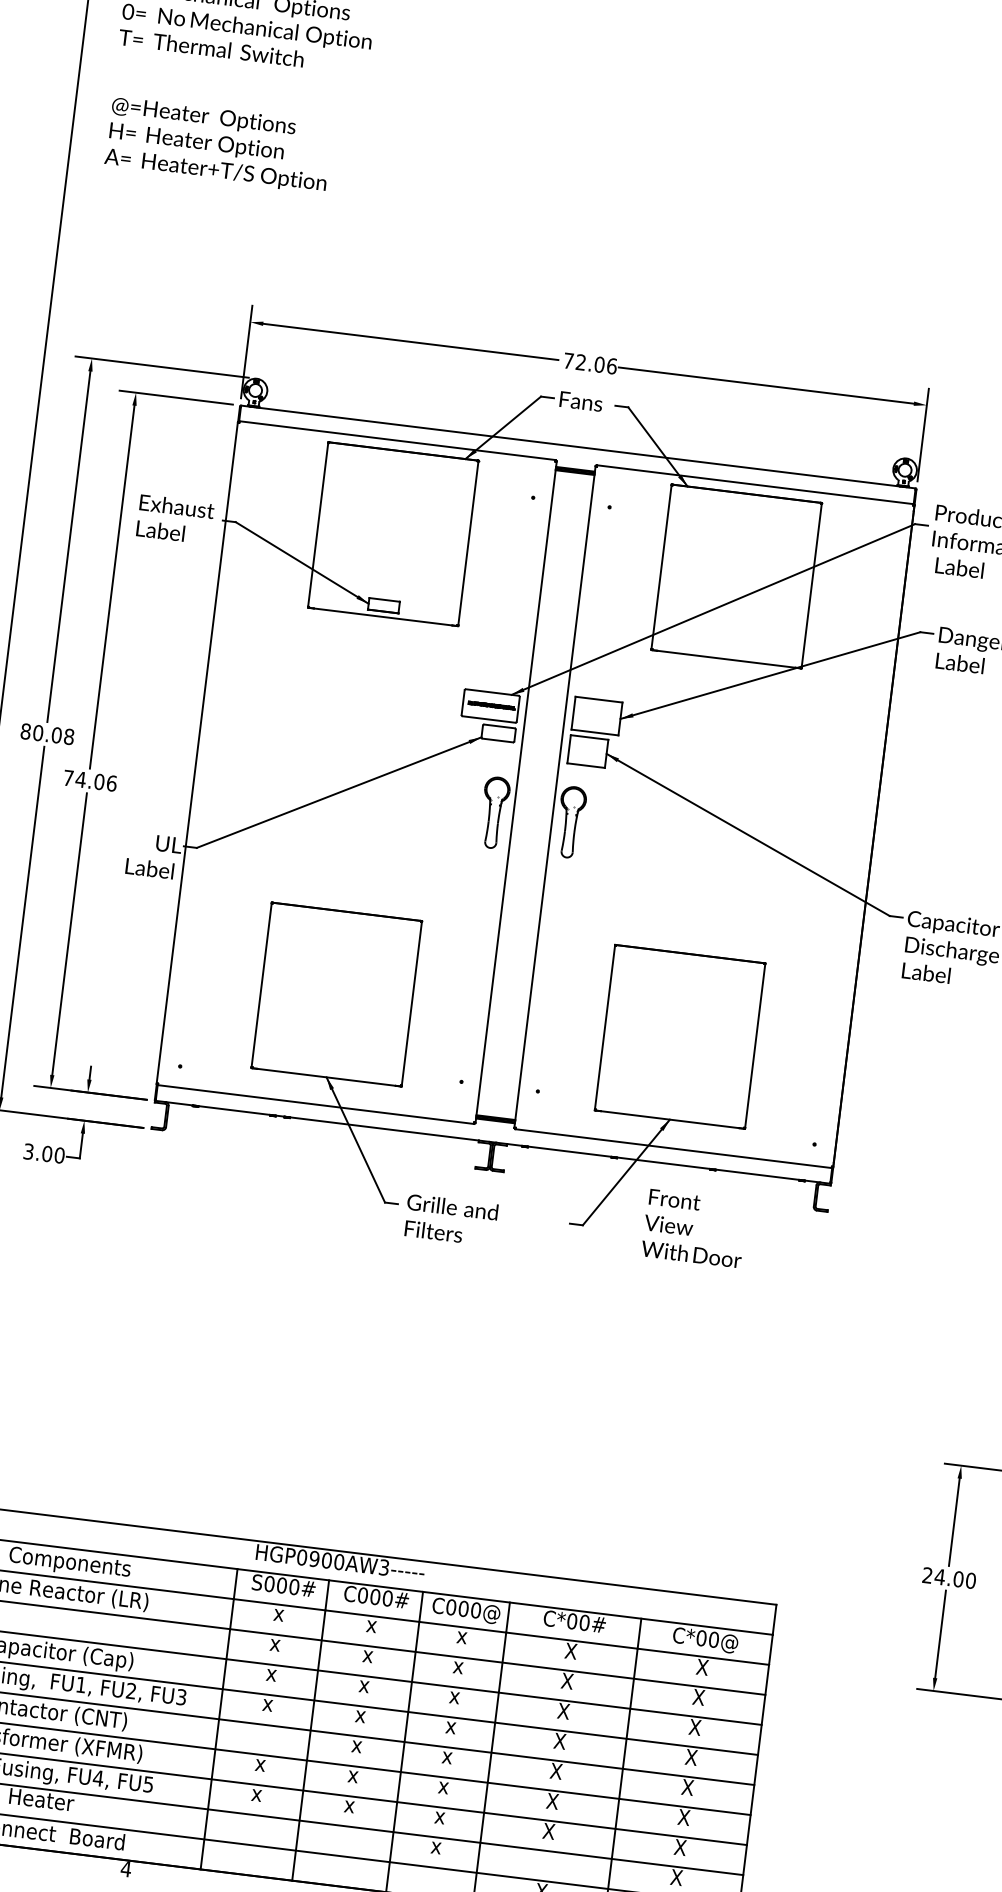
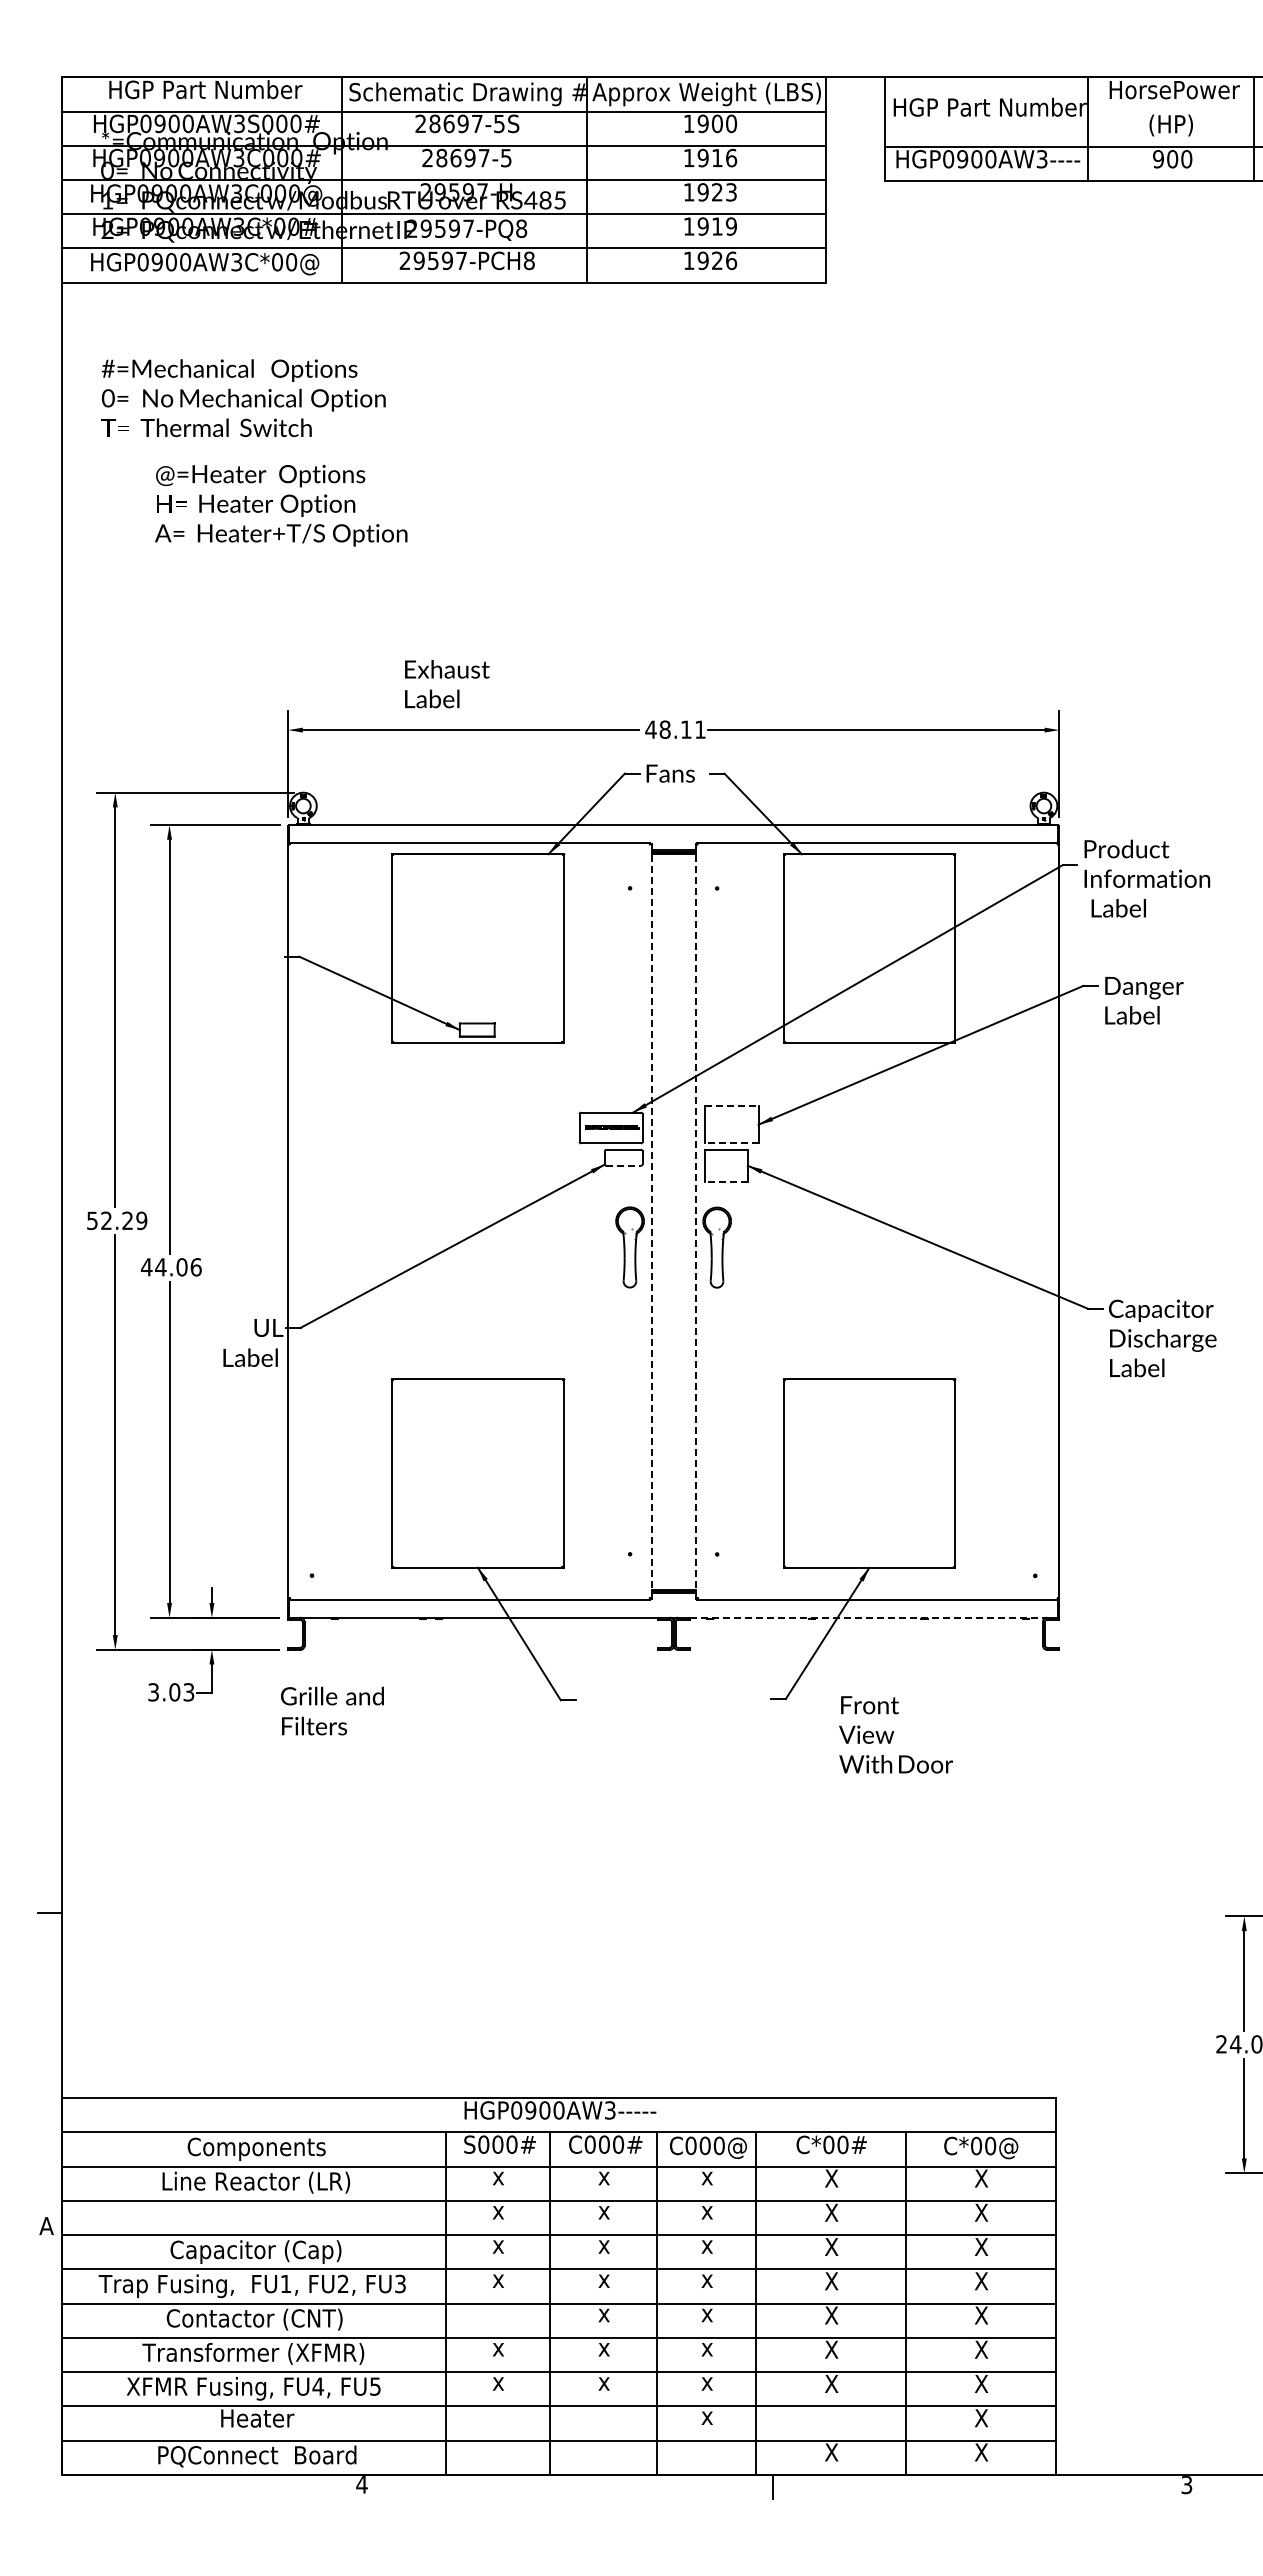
text: (218, 145) -> (281, 505), moved
text: (590, 363) -> (675, 729), 72.06 -> 48.11
text: (175, 519) -> (447, 684), moved
line: (598, 699) -> (731, 1105), solid -> dashed
line: (594, 732) -> (731, 1143), solid -> dashed
text: (47, 733) -> (117, 1220), 80.08 -> 52.29
line: (498, 740) -> (624, 1165), solid -> dashed
line: (585, 765) -> (725, 1181), solid -> dashed
text: (68, 778) -> (146, 1267), 74.06 -> 44.06
line: (516, 792) -> (651, 1221), solid -> dashed
line: (554, 796) -> (695, 1220), solid -> dashed
text: (59, 1155) -> (188, 1692), 3.00 -> 3.03
line: (663, 1163) -> (868, 1617), solid -> dashed
text: (451, 1219) -> (332, 1710), moved
text: (694, 1228) -> (896, 1734), moved

